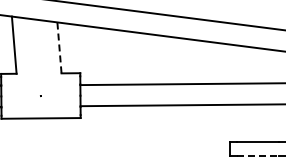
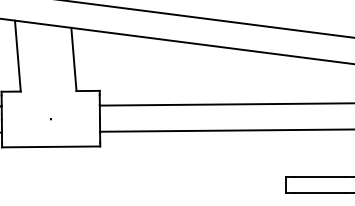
line: (59, 47) -> (73, 58), dashed -> solid
line: (257, 155) -> (319, 192), dashed -> solid

